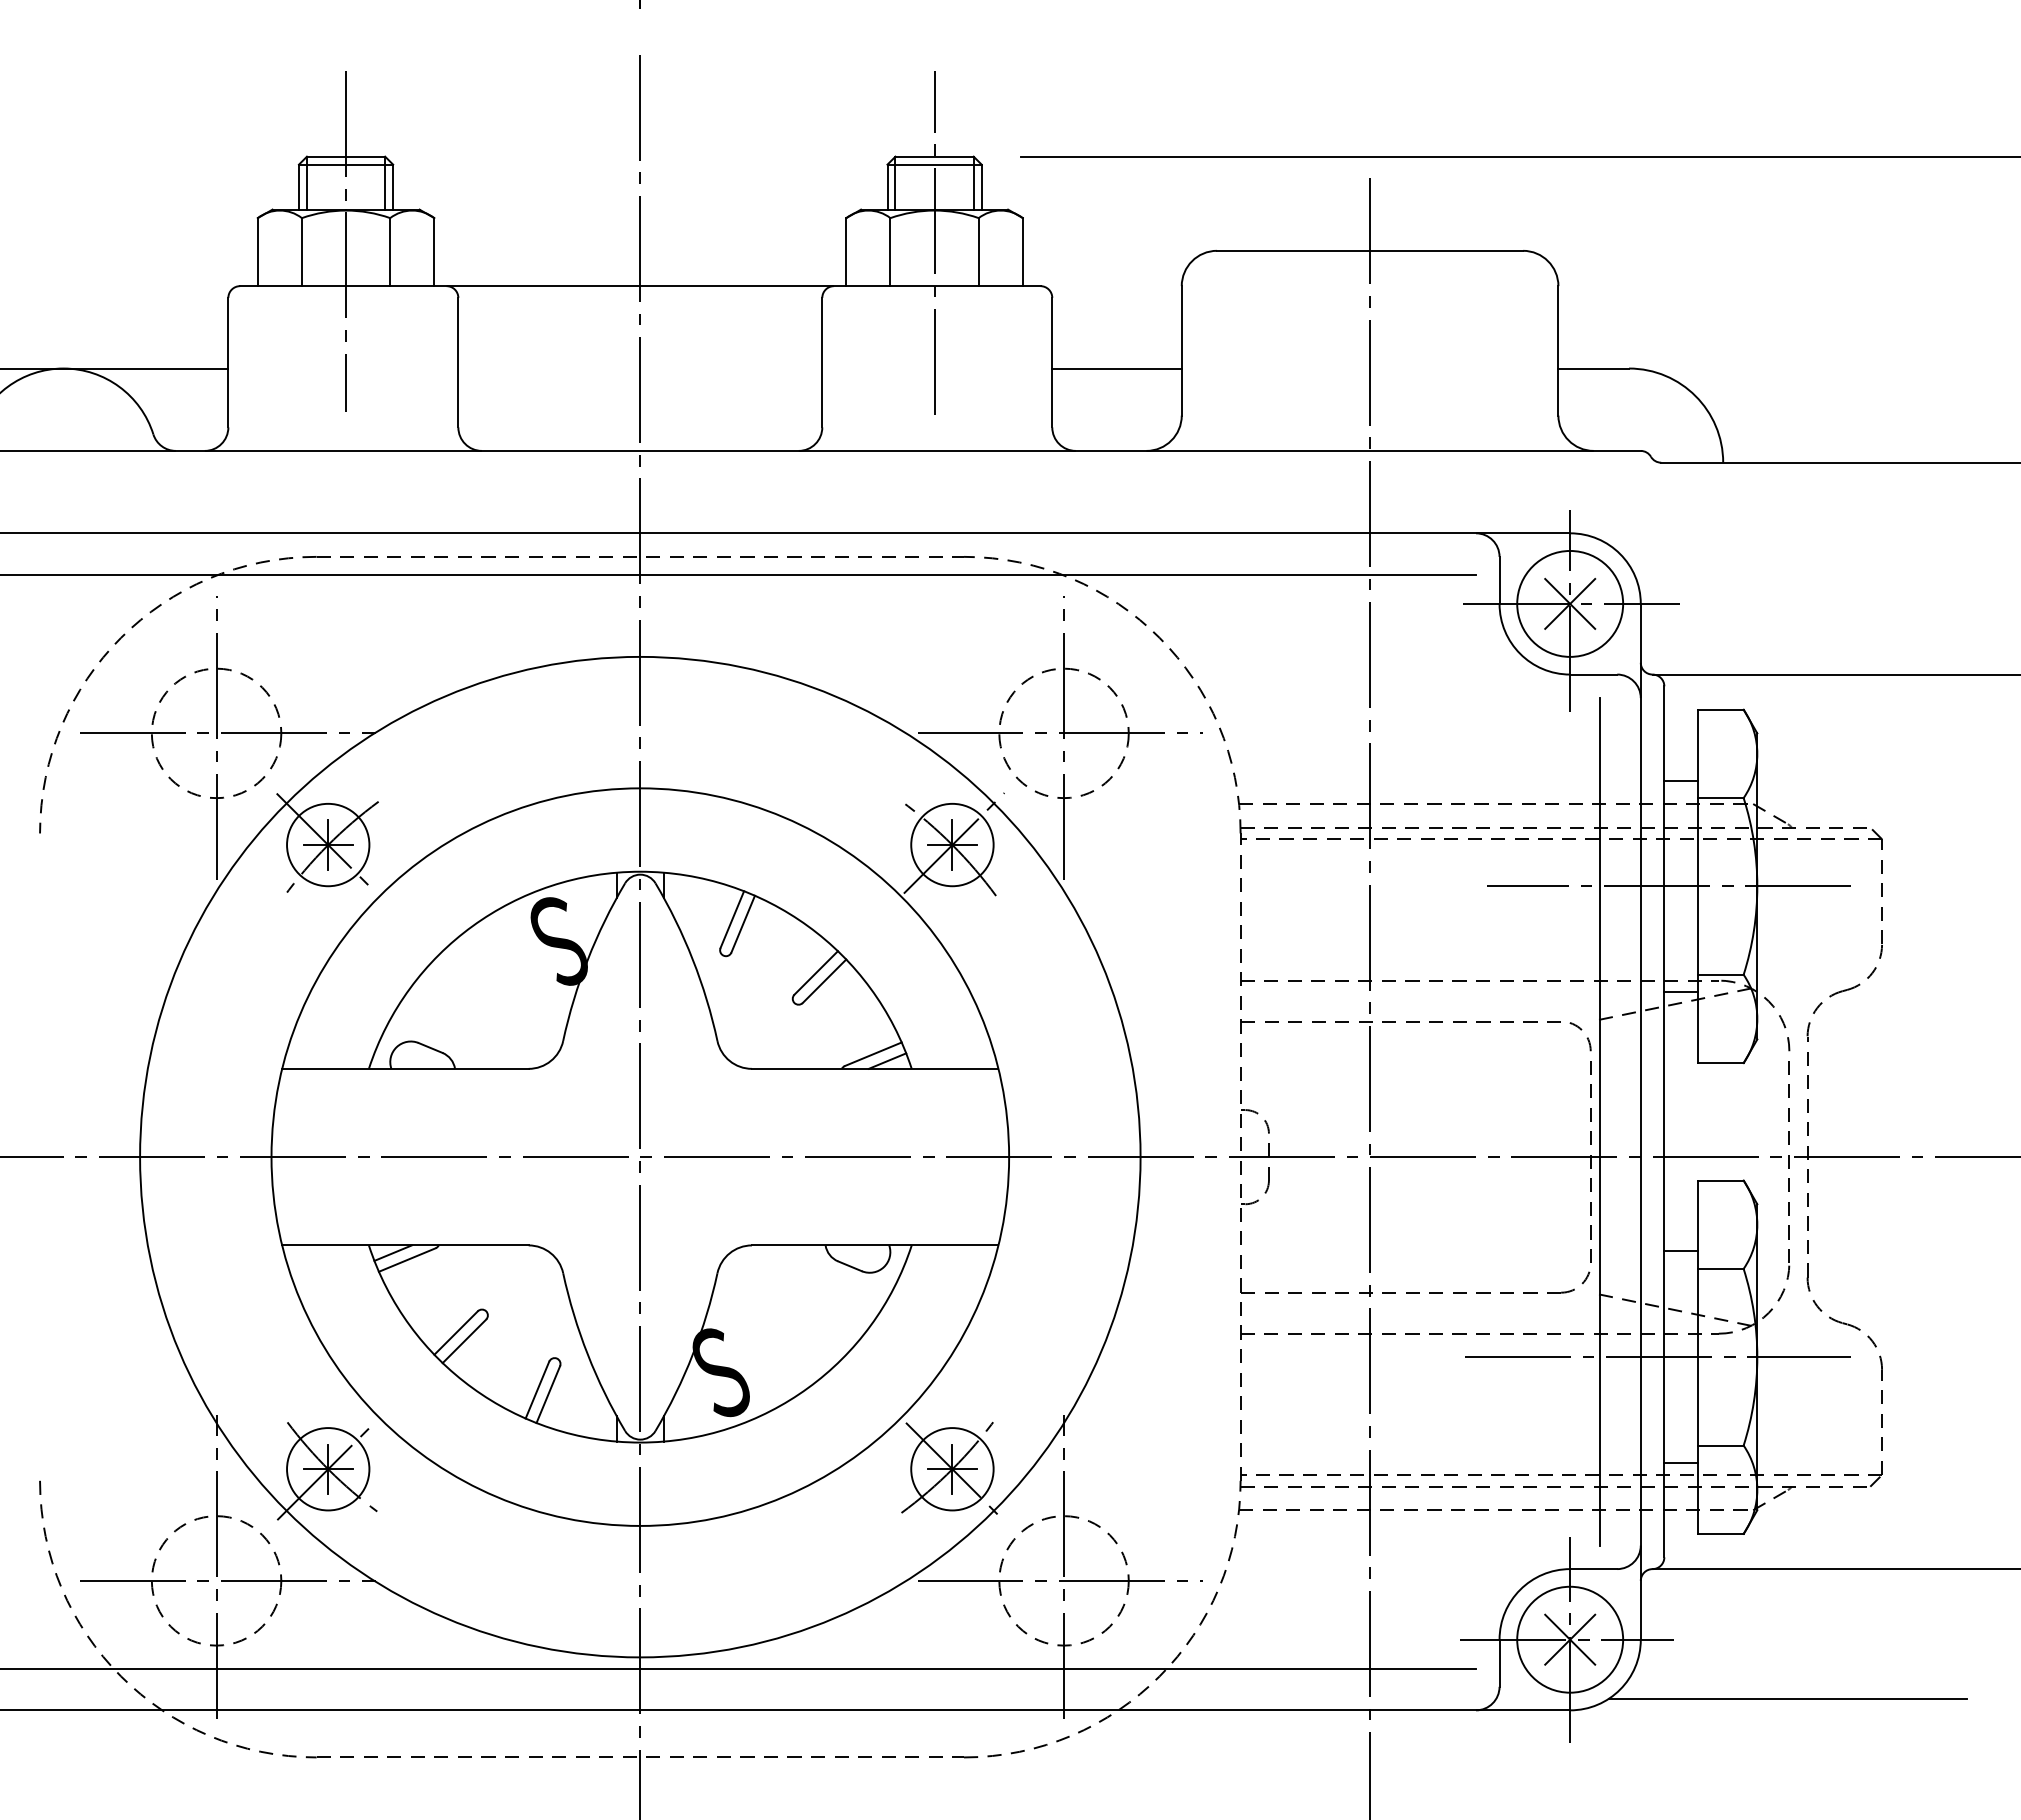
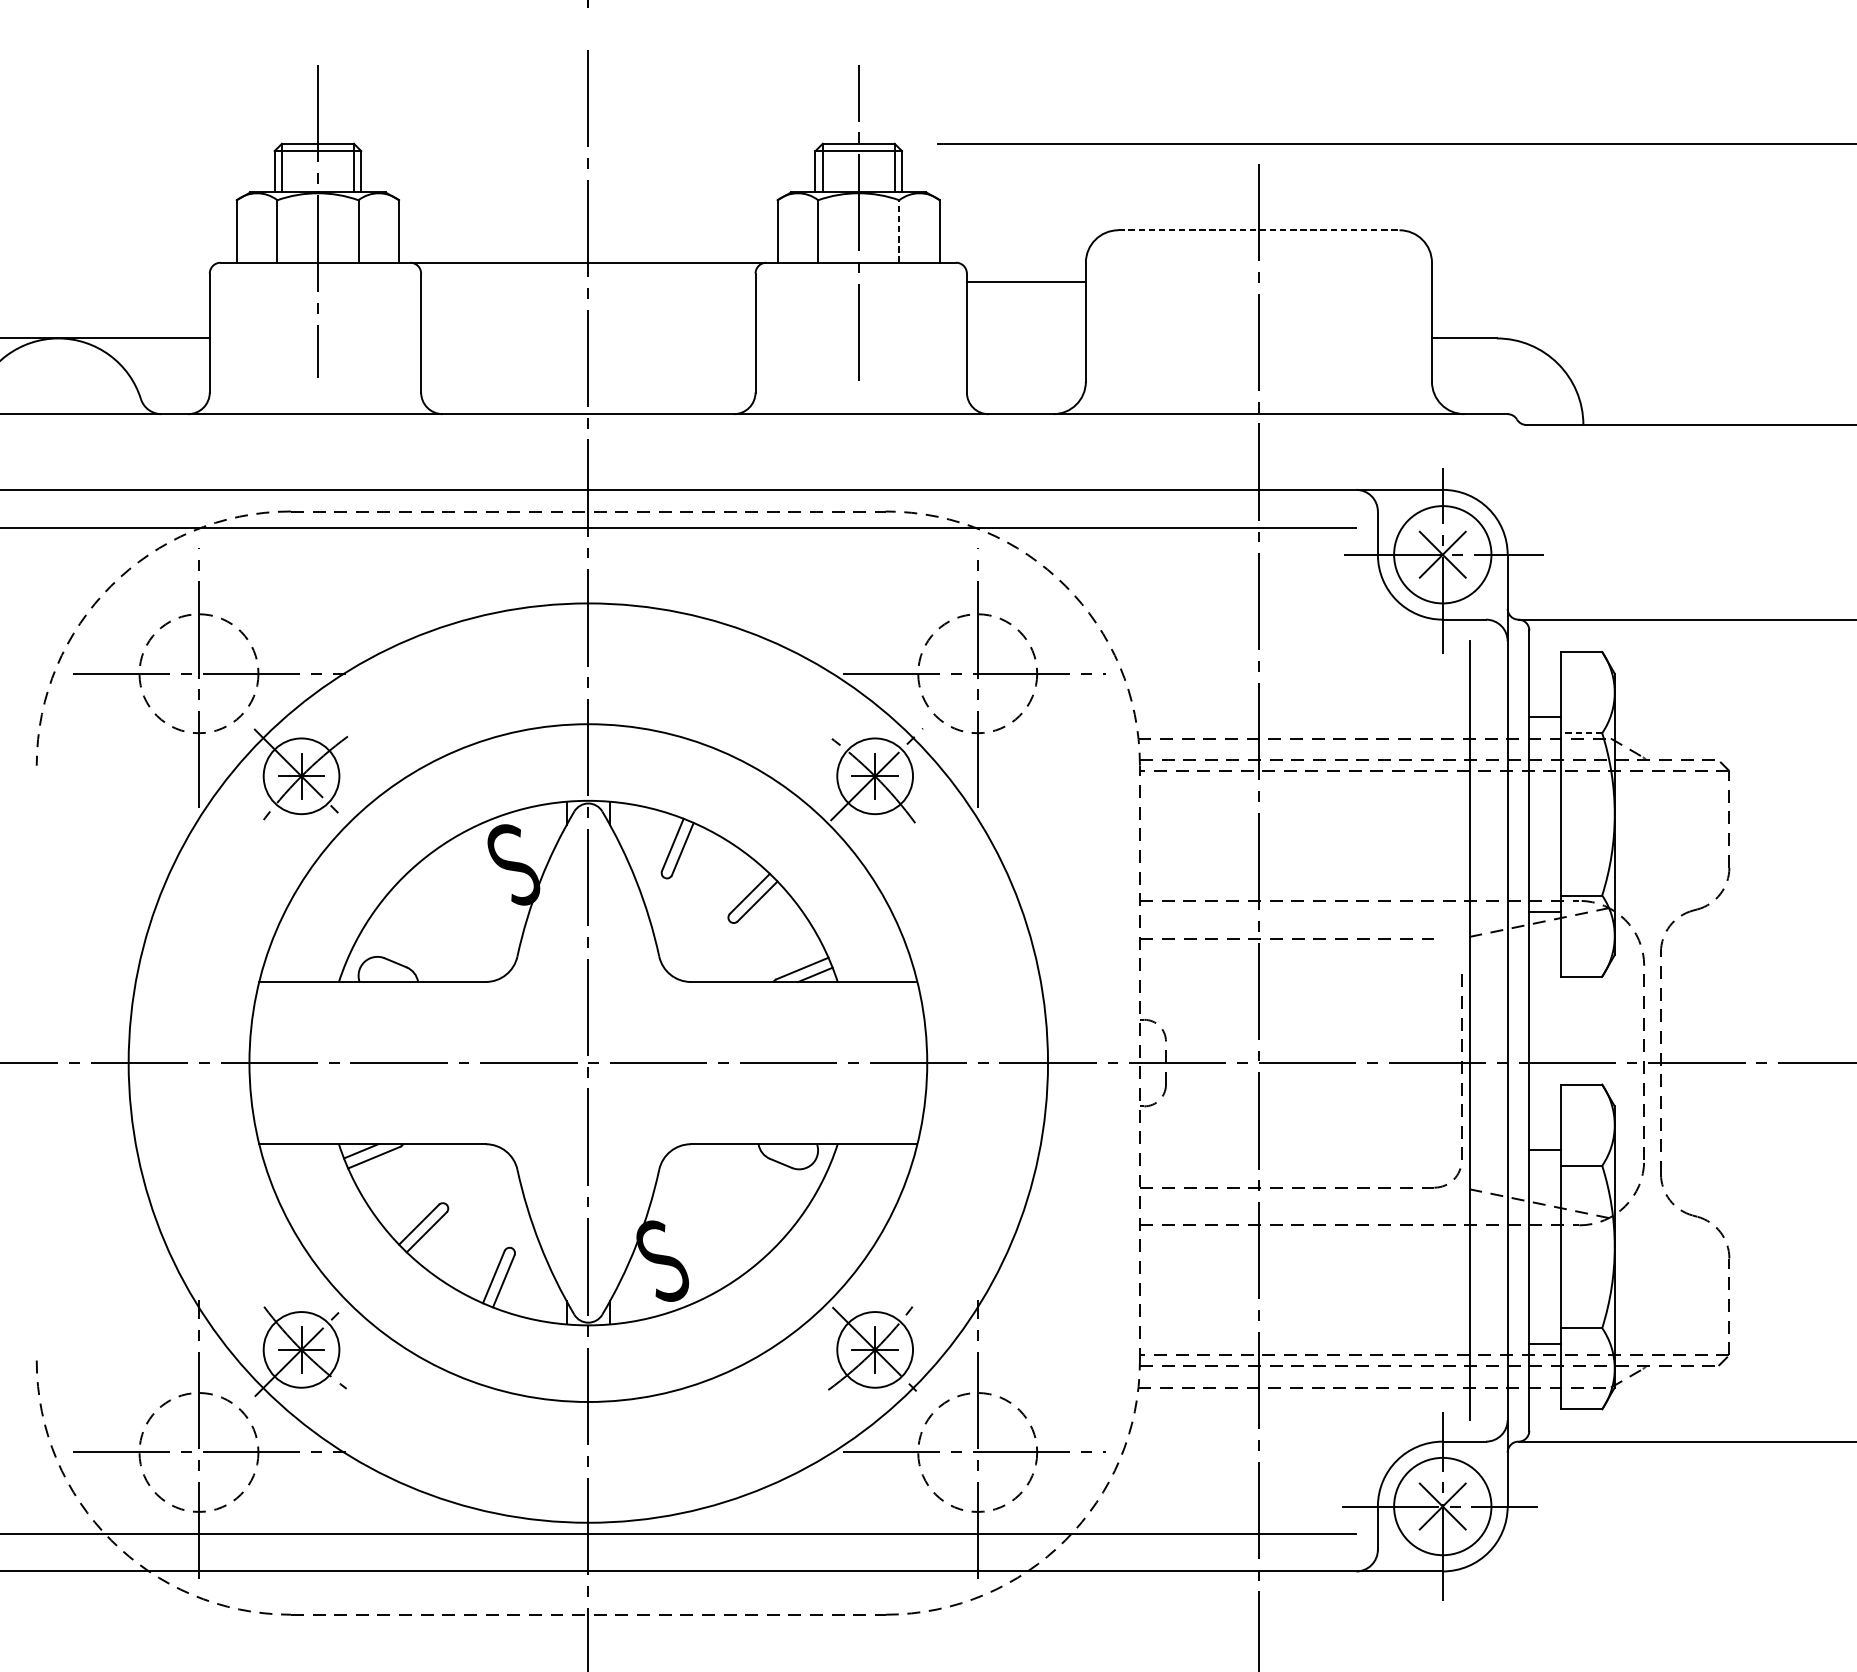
line: (1370, 250) -> (1259, 229), solid -> dashed
line: (978, 251) -> (899, 230), solid -> dashed
line: (1116, 368) -> (1025, 282), moved
line: (1721, 798) -> (1581, 733), solid -> dashed
line: (1668, 886) -> (1533, 814), removed
arc: (1580, 1030) -> (1452, 946), removed
line: (1657, 1357) -> (1523, 1247), removed
line: (1787, 1698) -> (1642, 1560), removed

